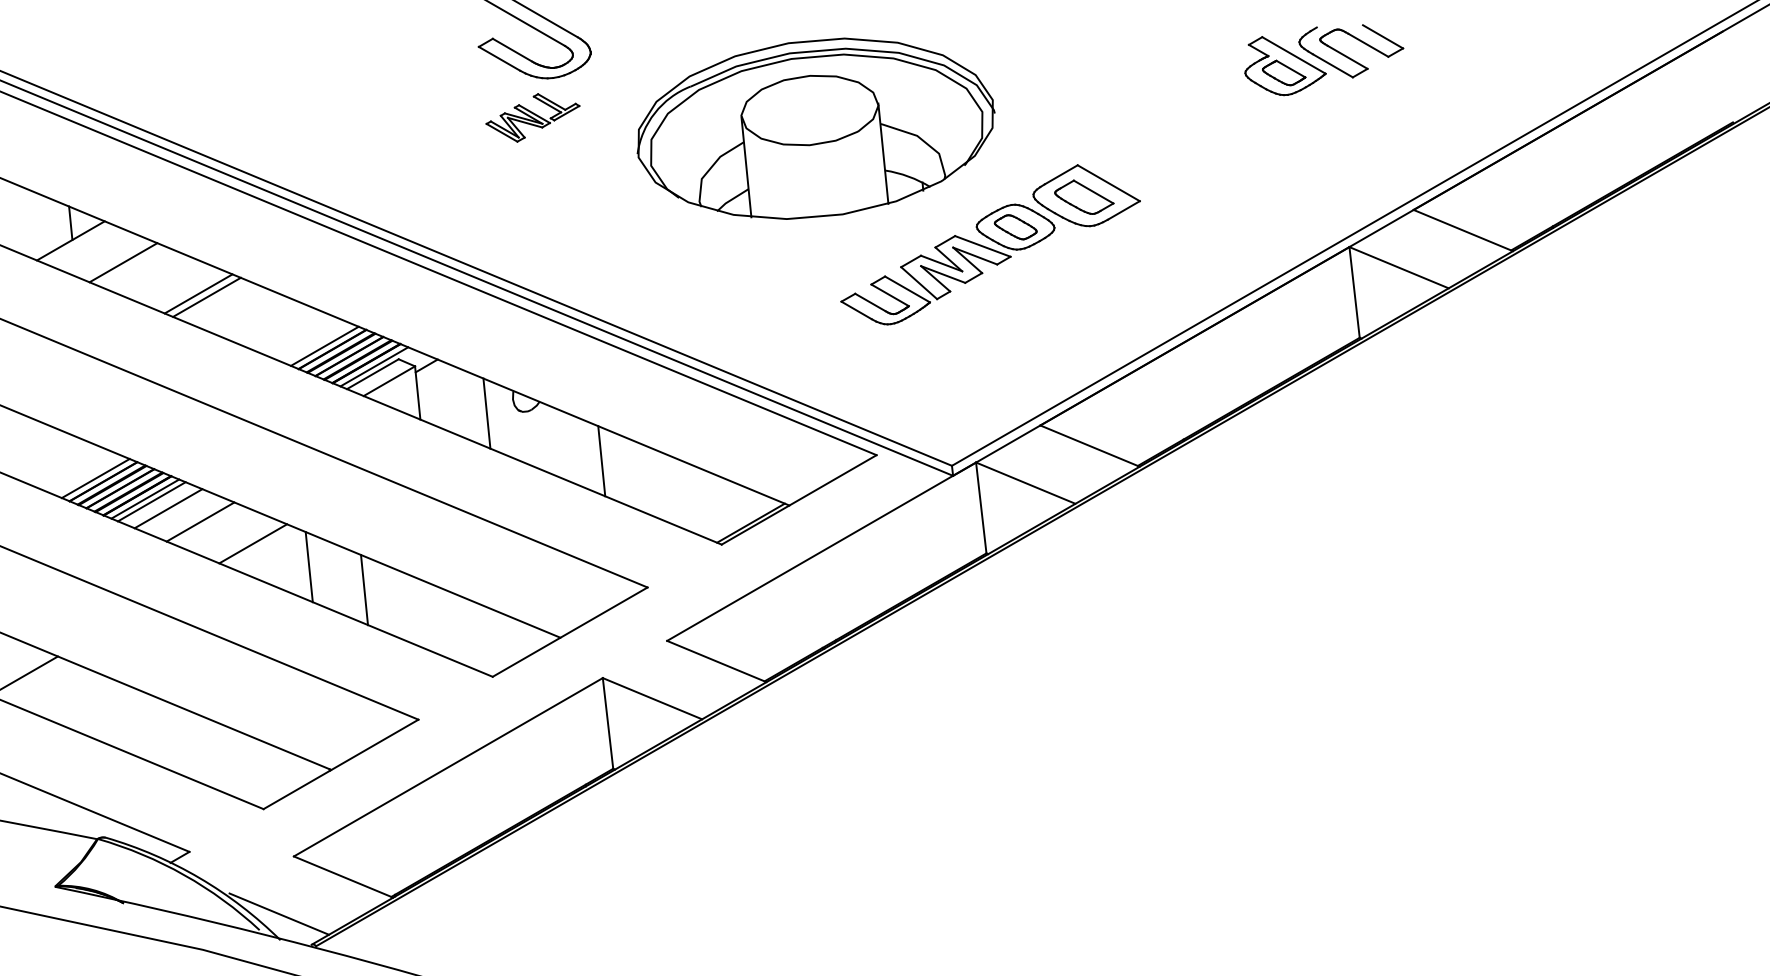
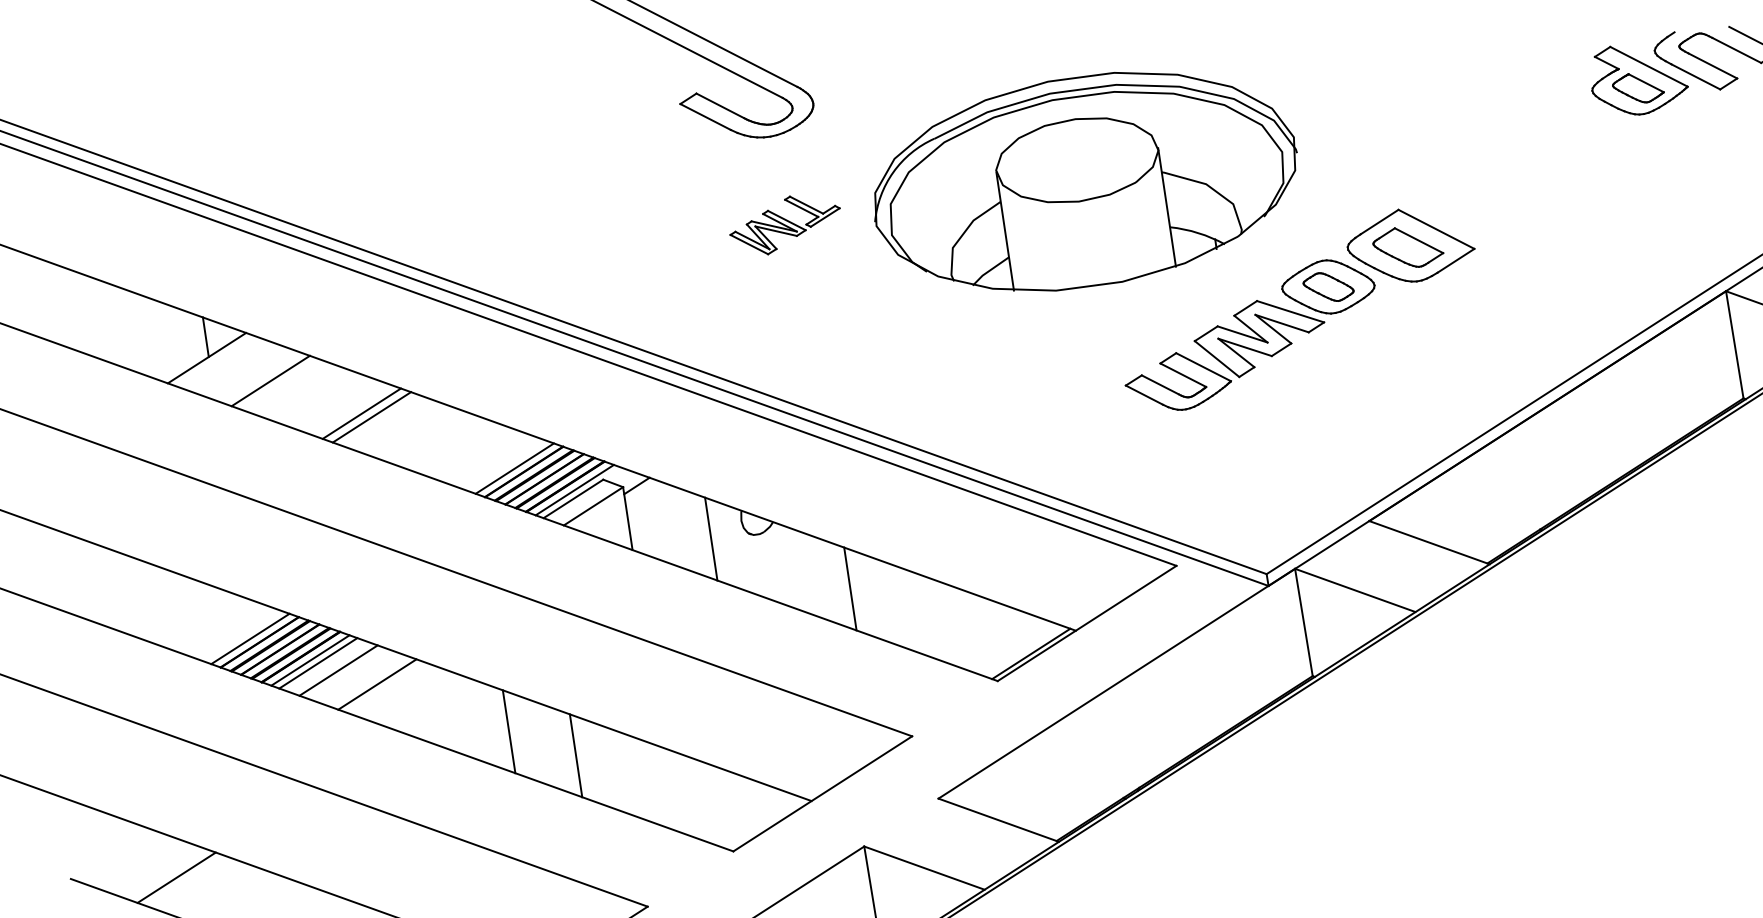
part: (532, 117) -> (784, 224), moved
line: (253, 543) -> (441, 706), removed

